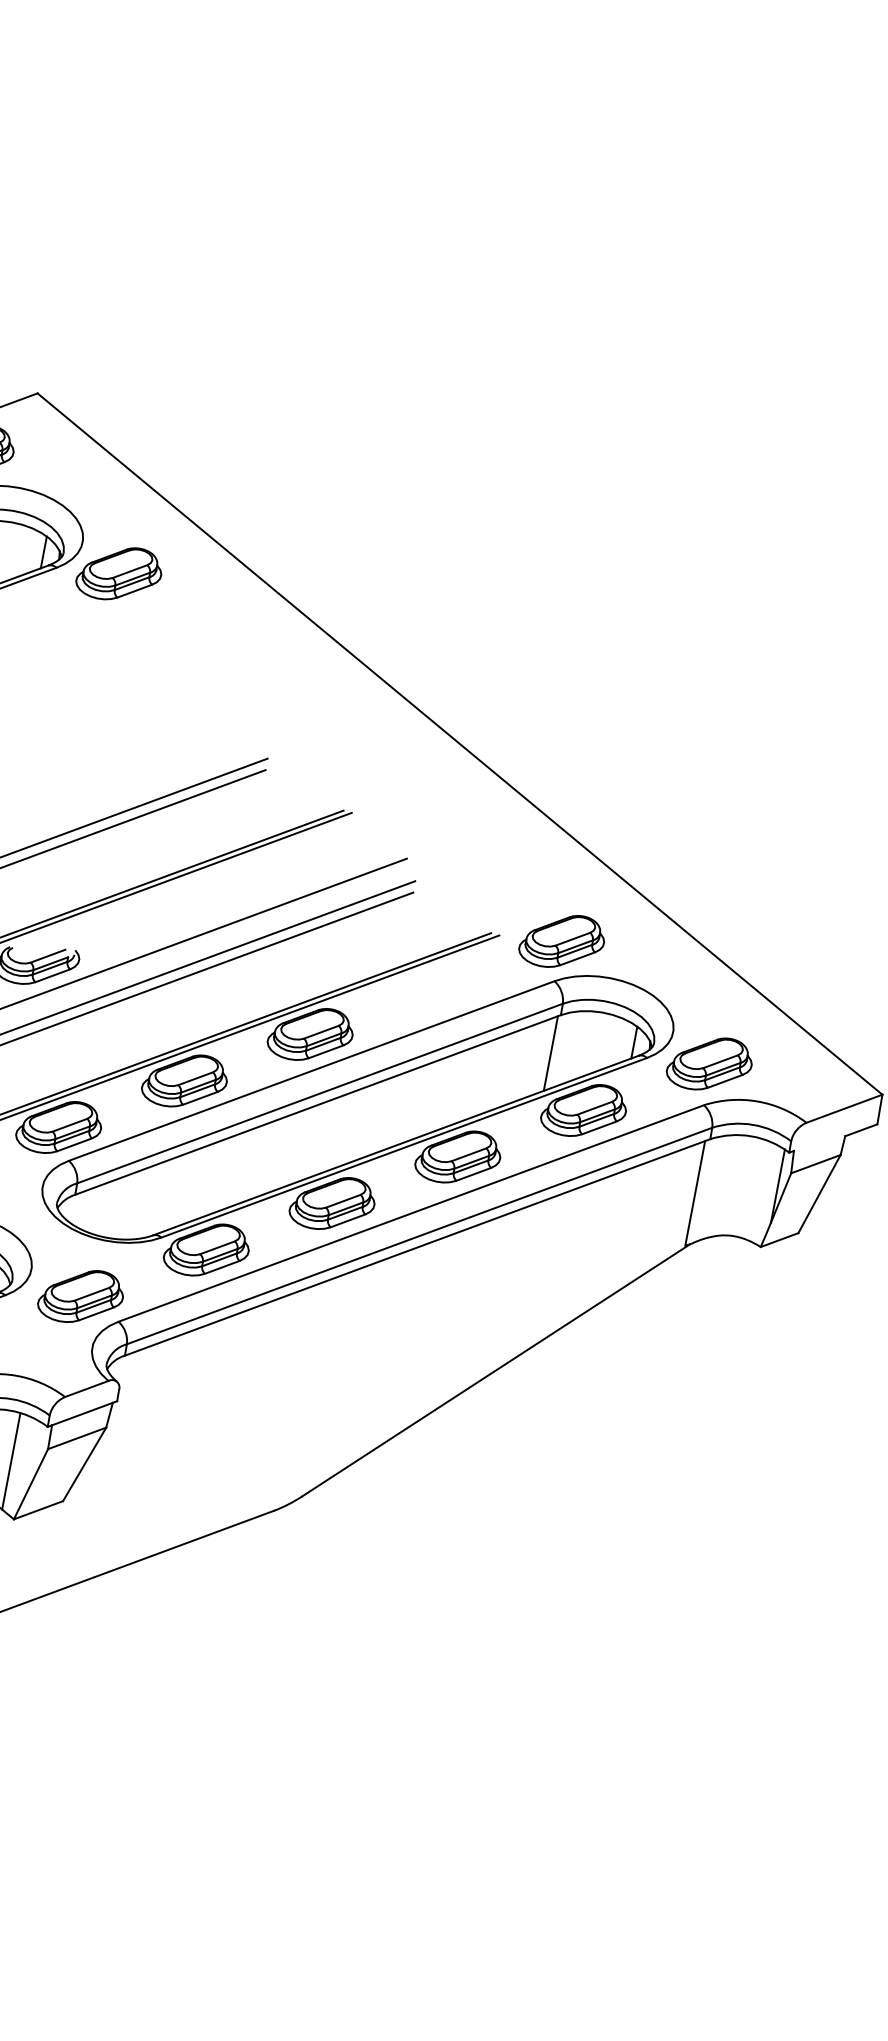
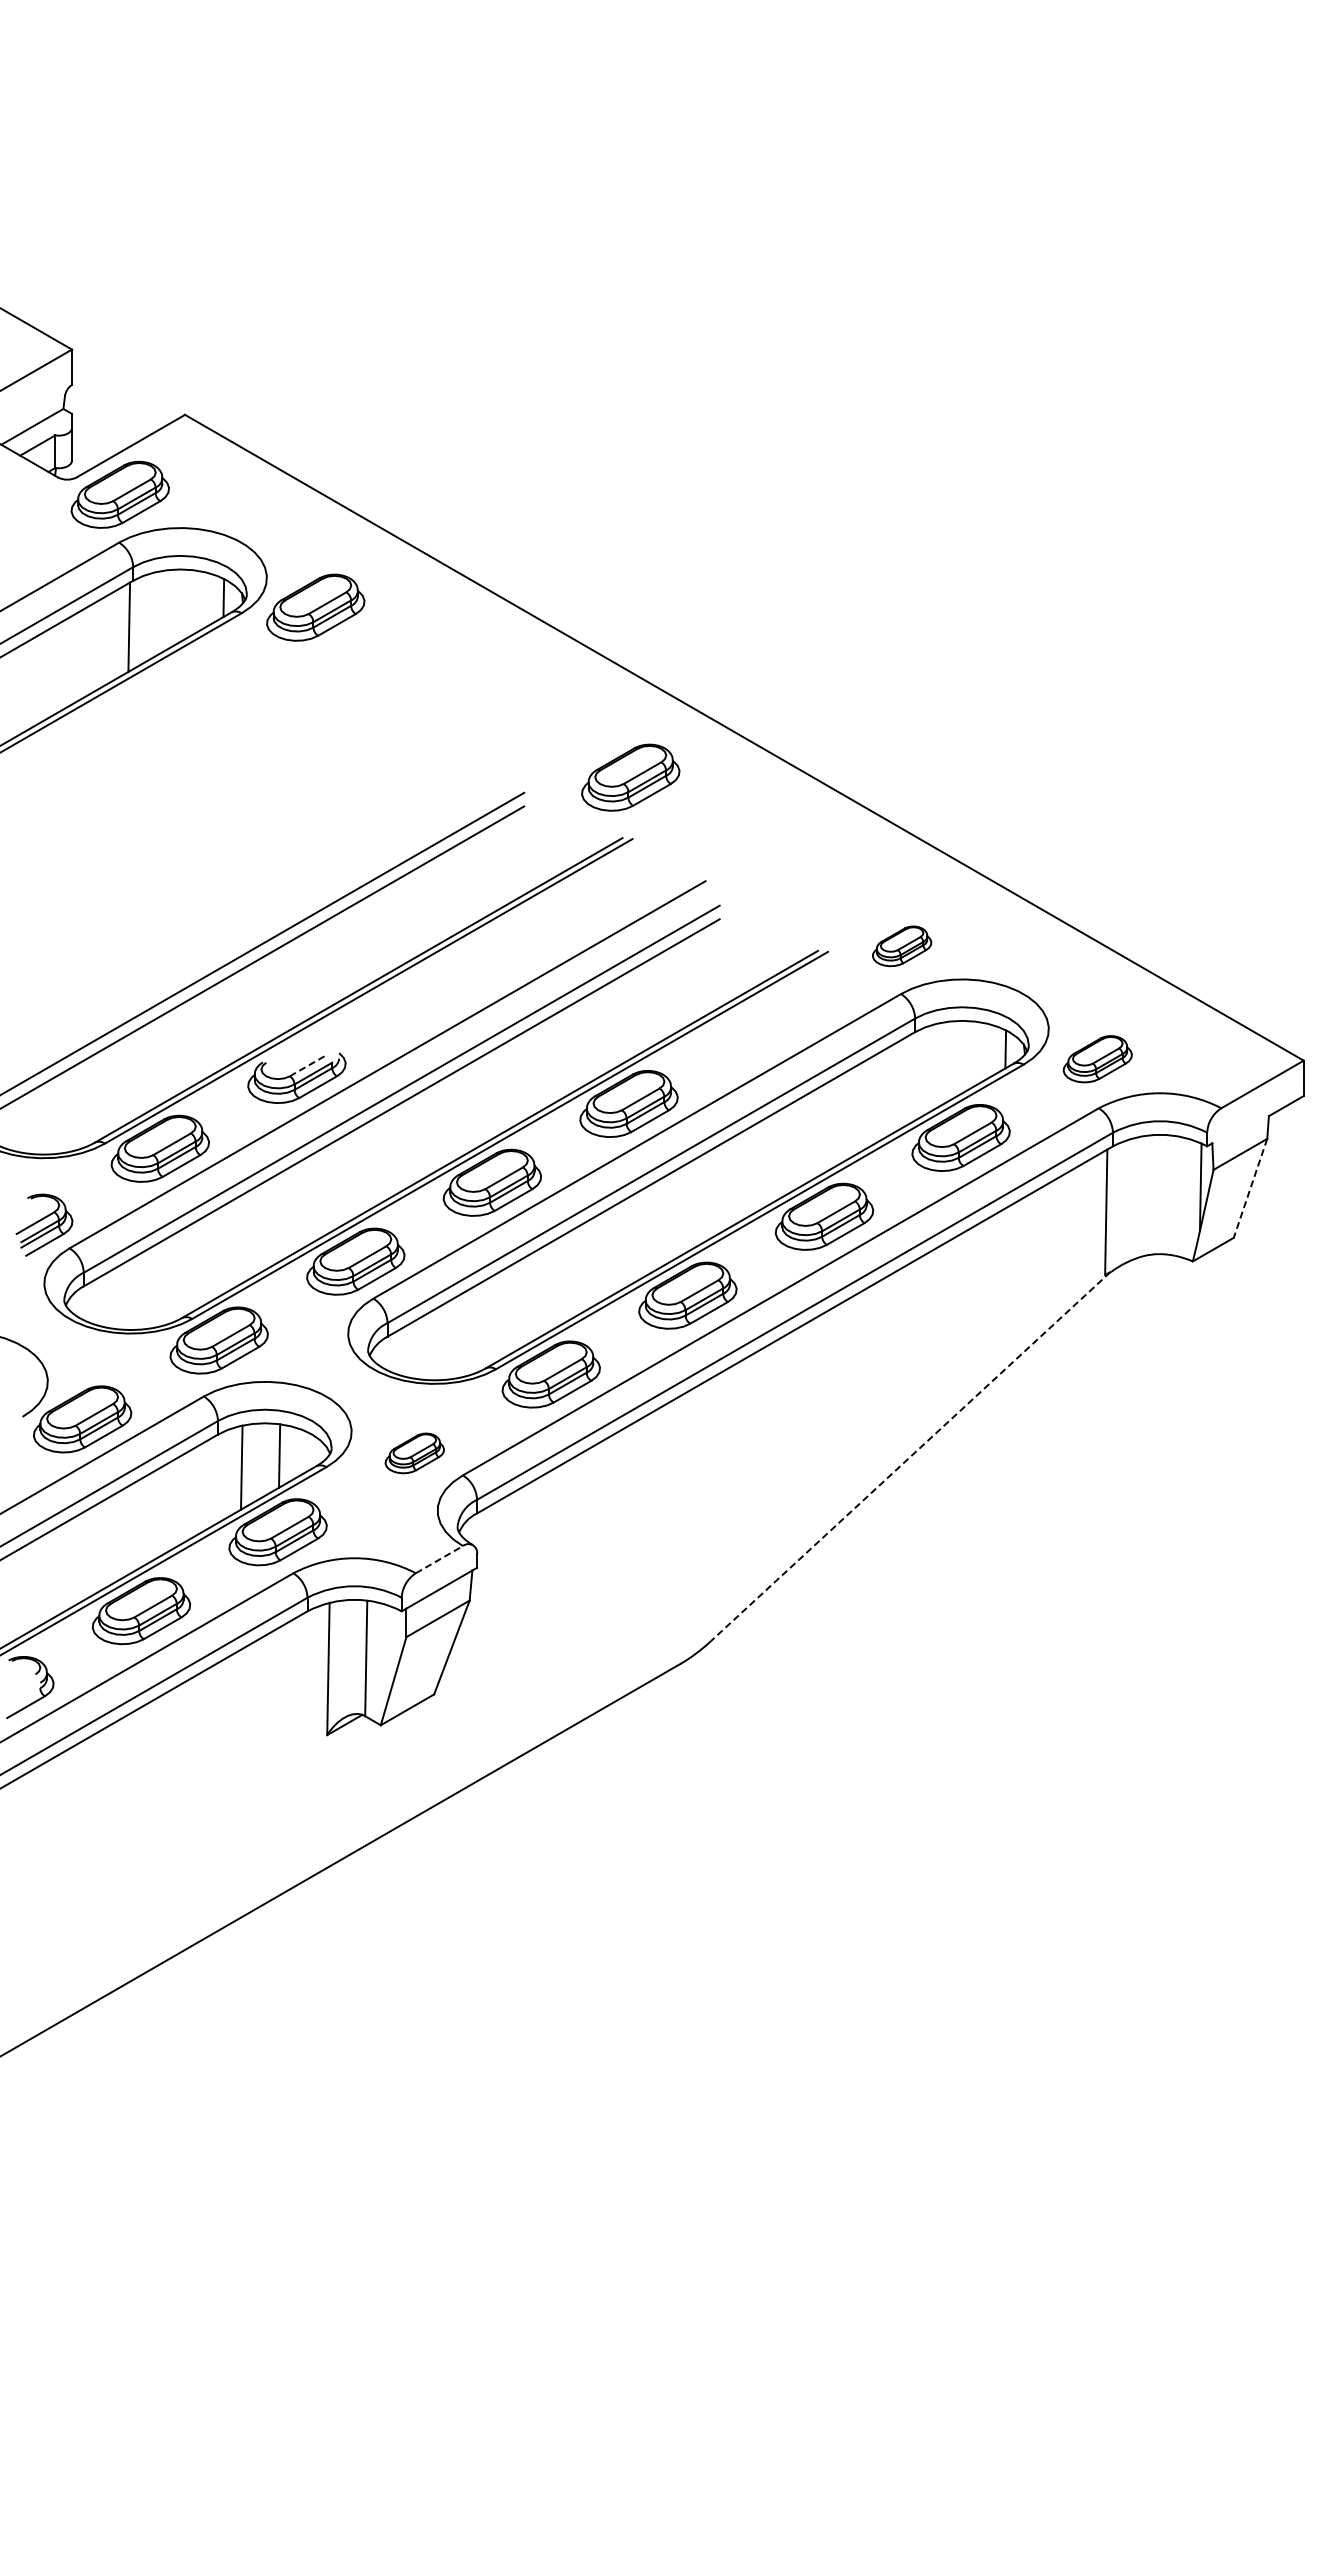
part: (358, 761) -> (630, 777), added
part: (561, 941) -> (901, 946), size x0.6
line: (47, 956) -> (308, 1065), solid -> dashed
line: (550, 1053) -> (910, 1078), removed
part: (709, 1064) -> (1097, 1059), size x0.7
line: (819, 1194) -> (1250, 1188), solid -> dashed
part: (81, 1296) -> (414, 1453), size x0.6
line: (496, 1370) -> (910, 1457), solid -> dashed
line: (86, 1388) -> (439, 1559), solid -> dashed

